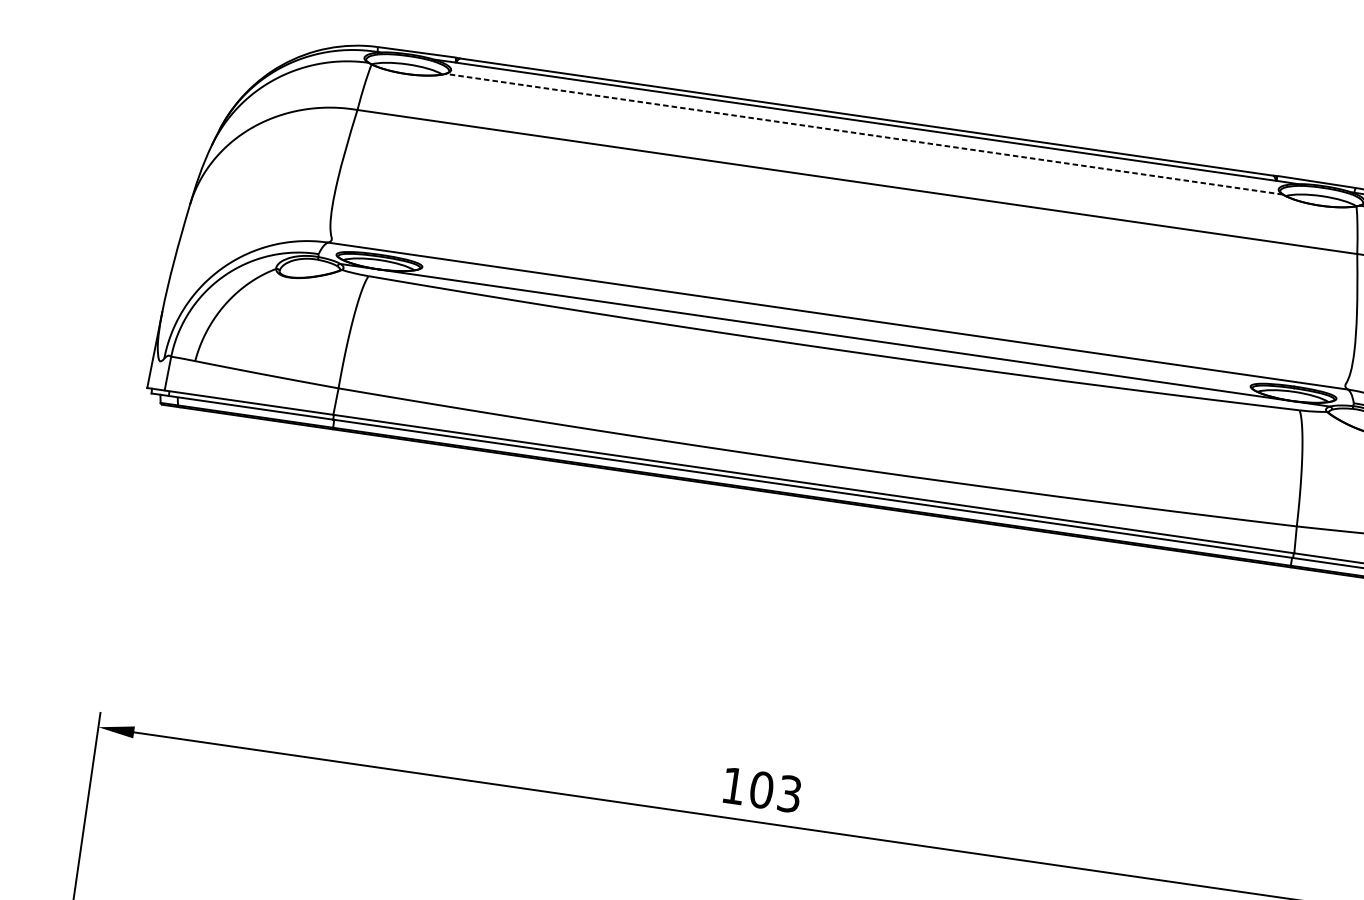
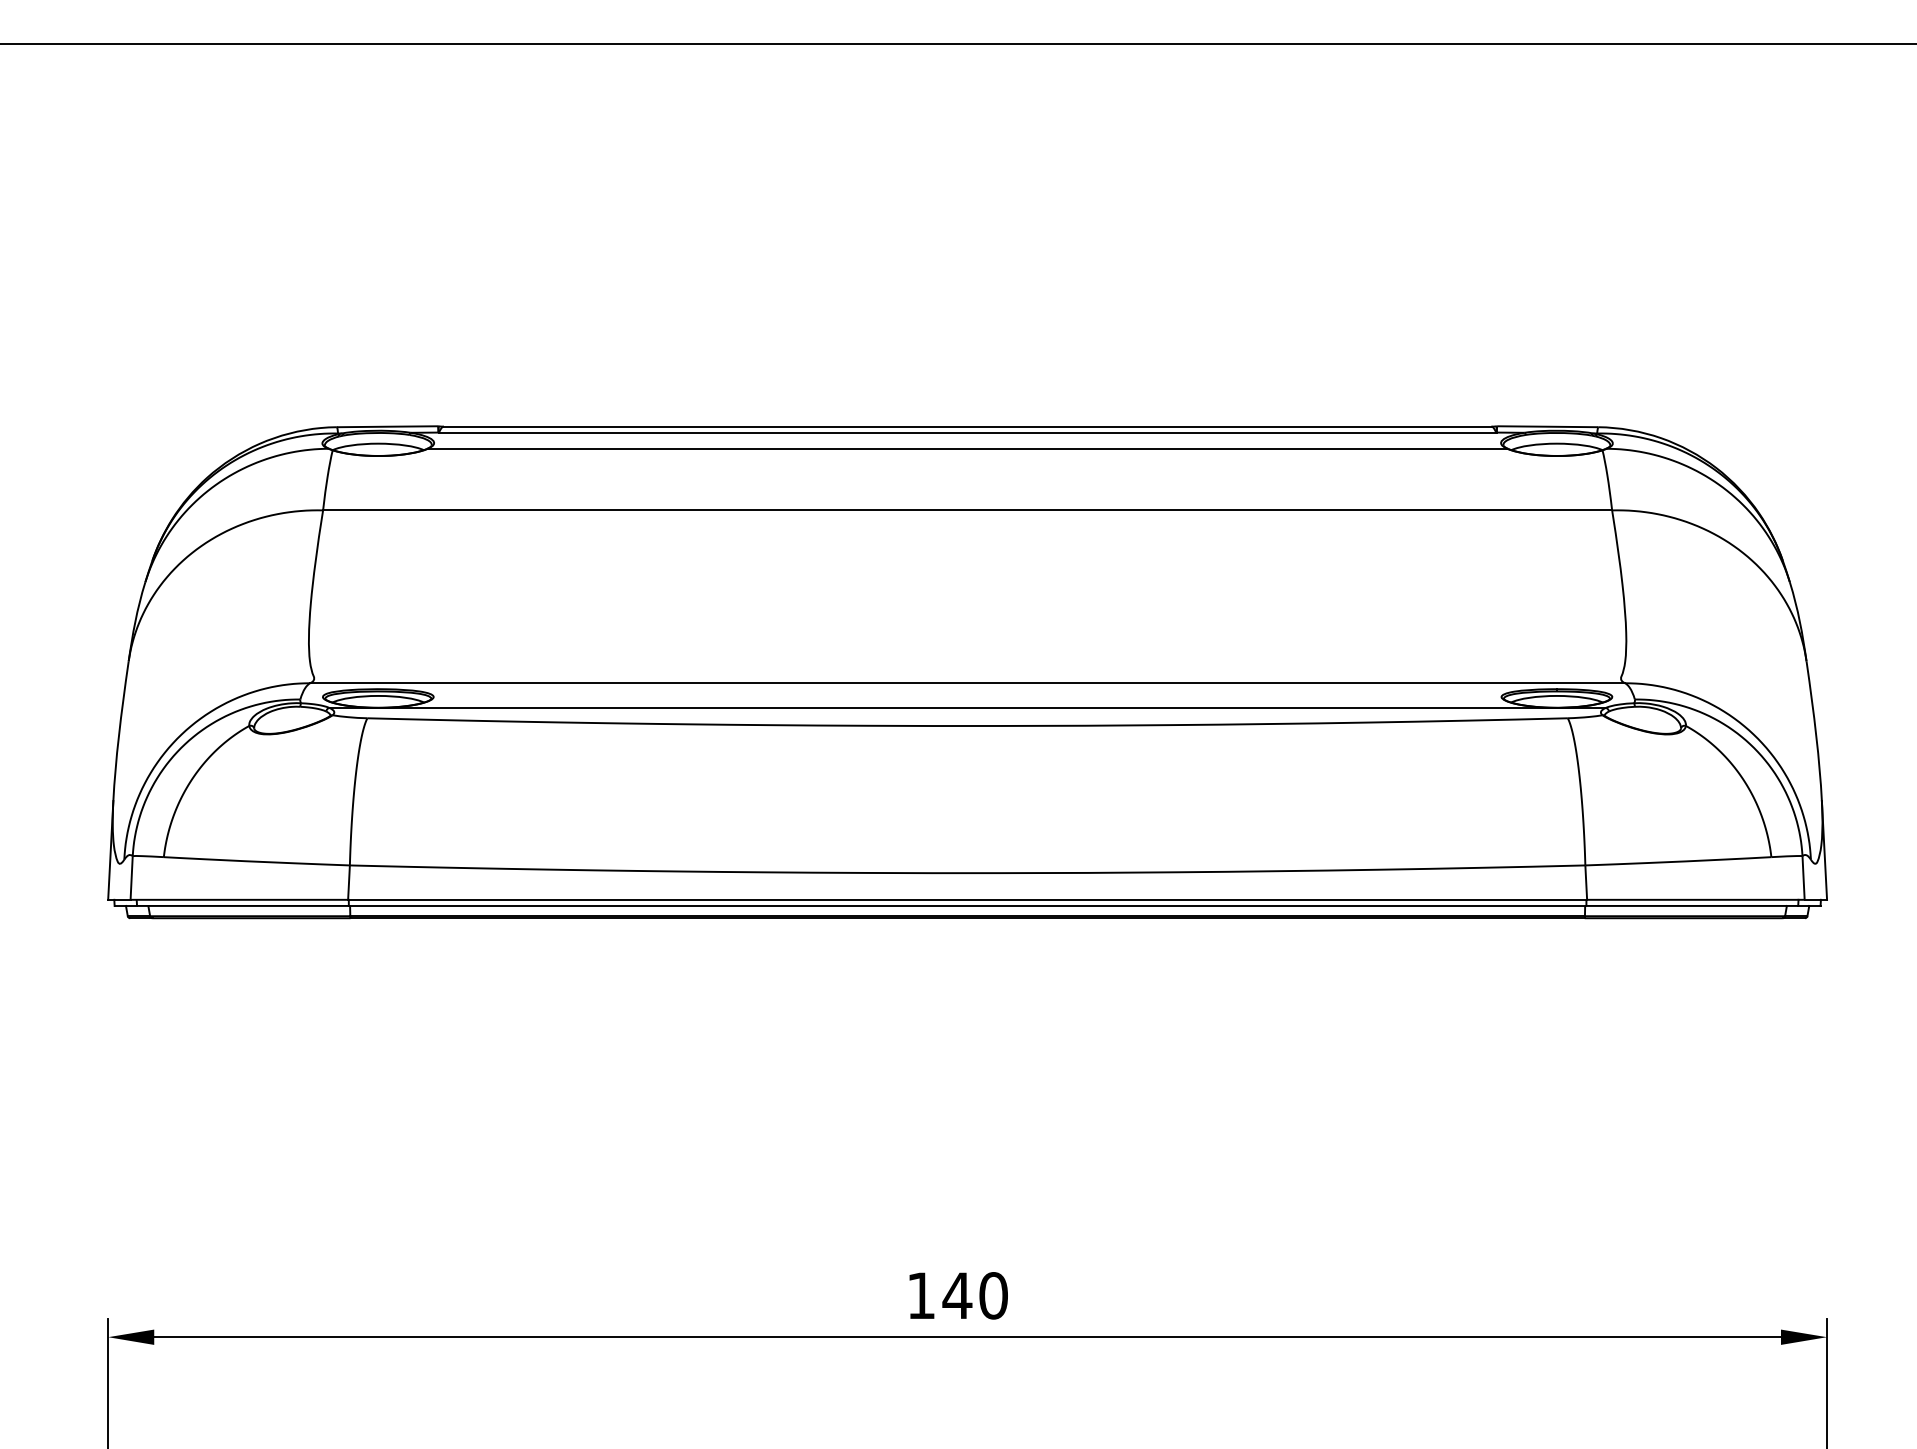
line: (864, 134) -> (967, 448), dashed -> solid
text: (774, 791) -> (974, 1295), 103 -> 140

